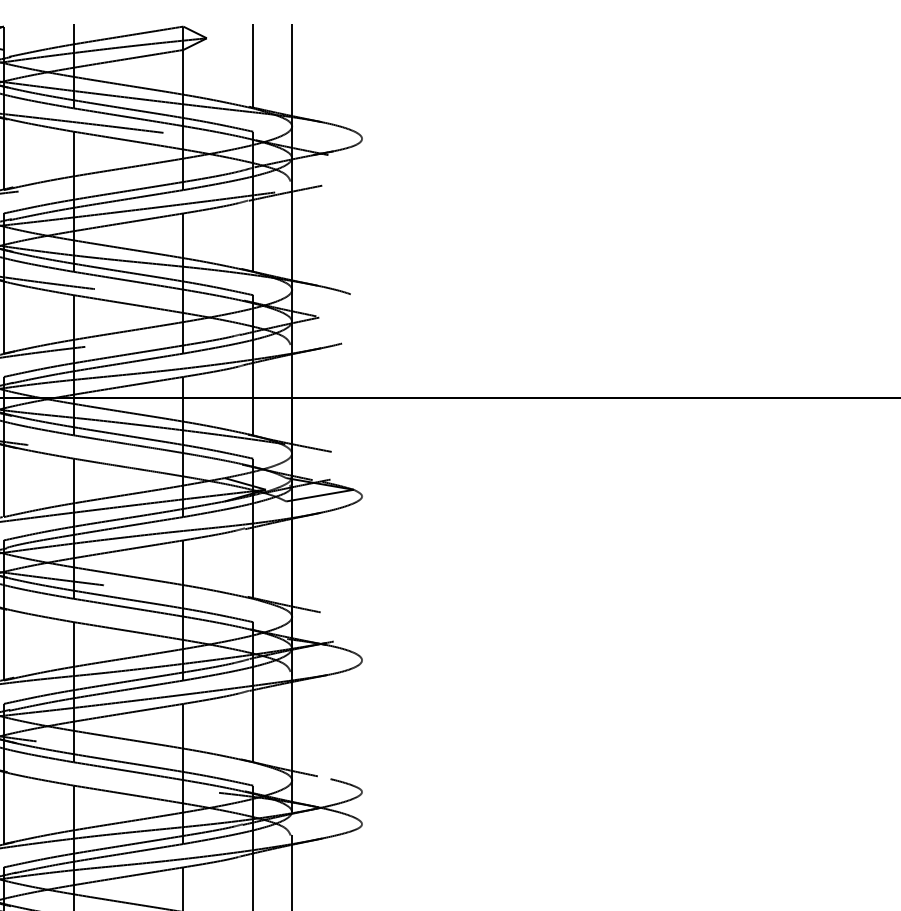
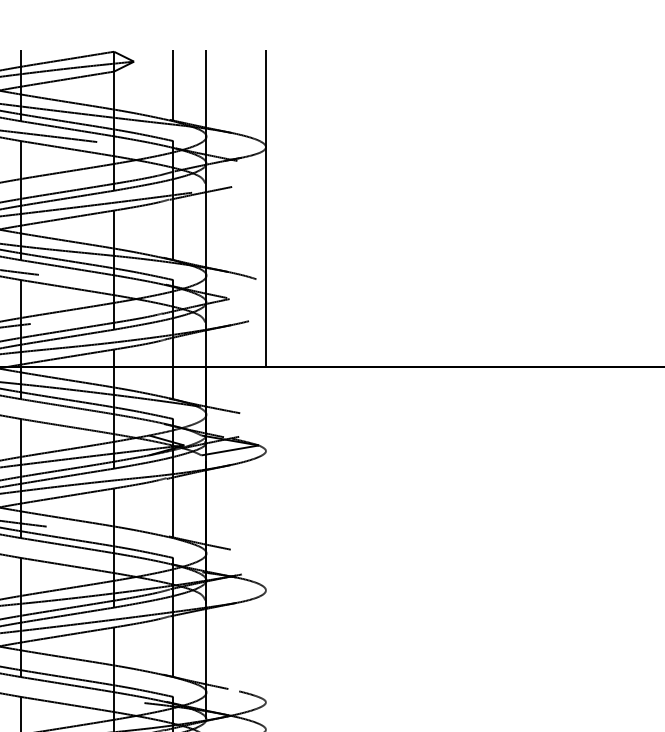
line: (362, 210) -> (266, 208), added

